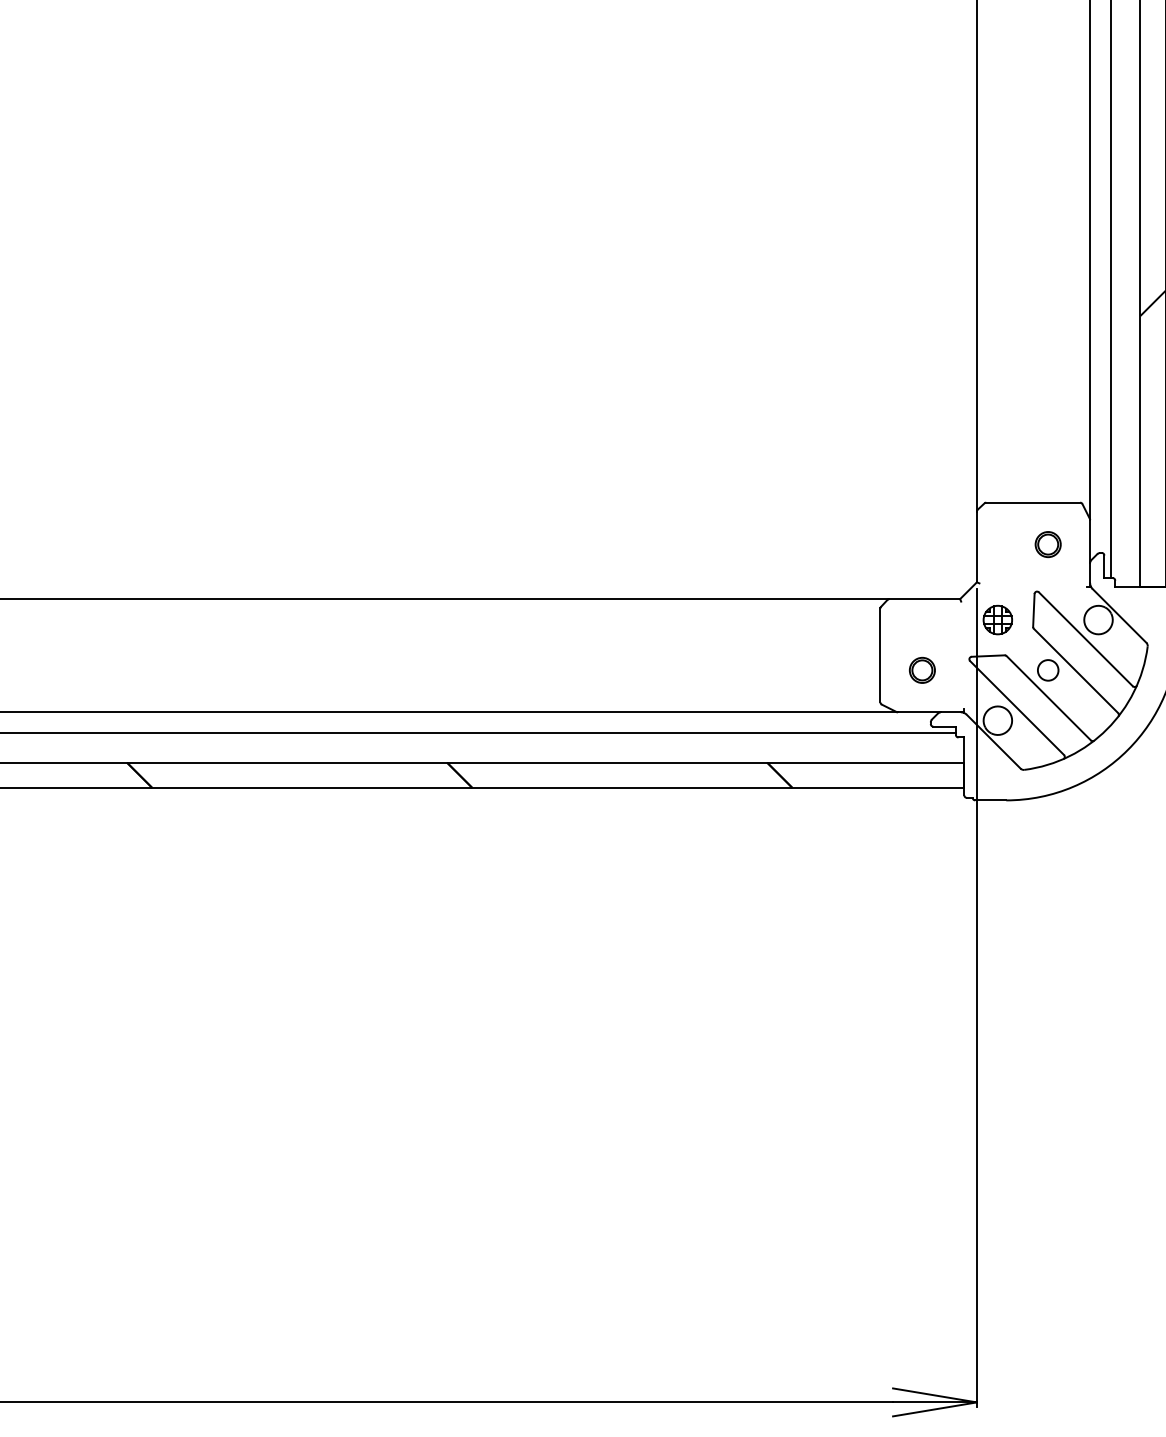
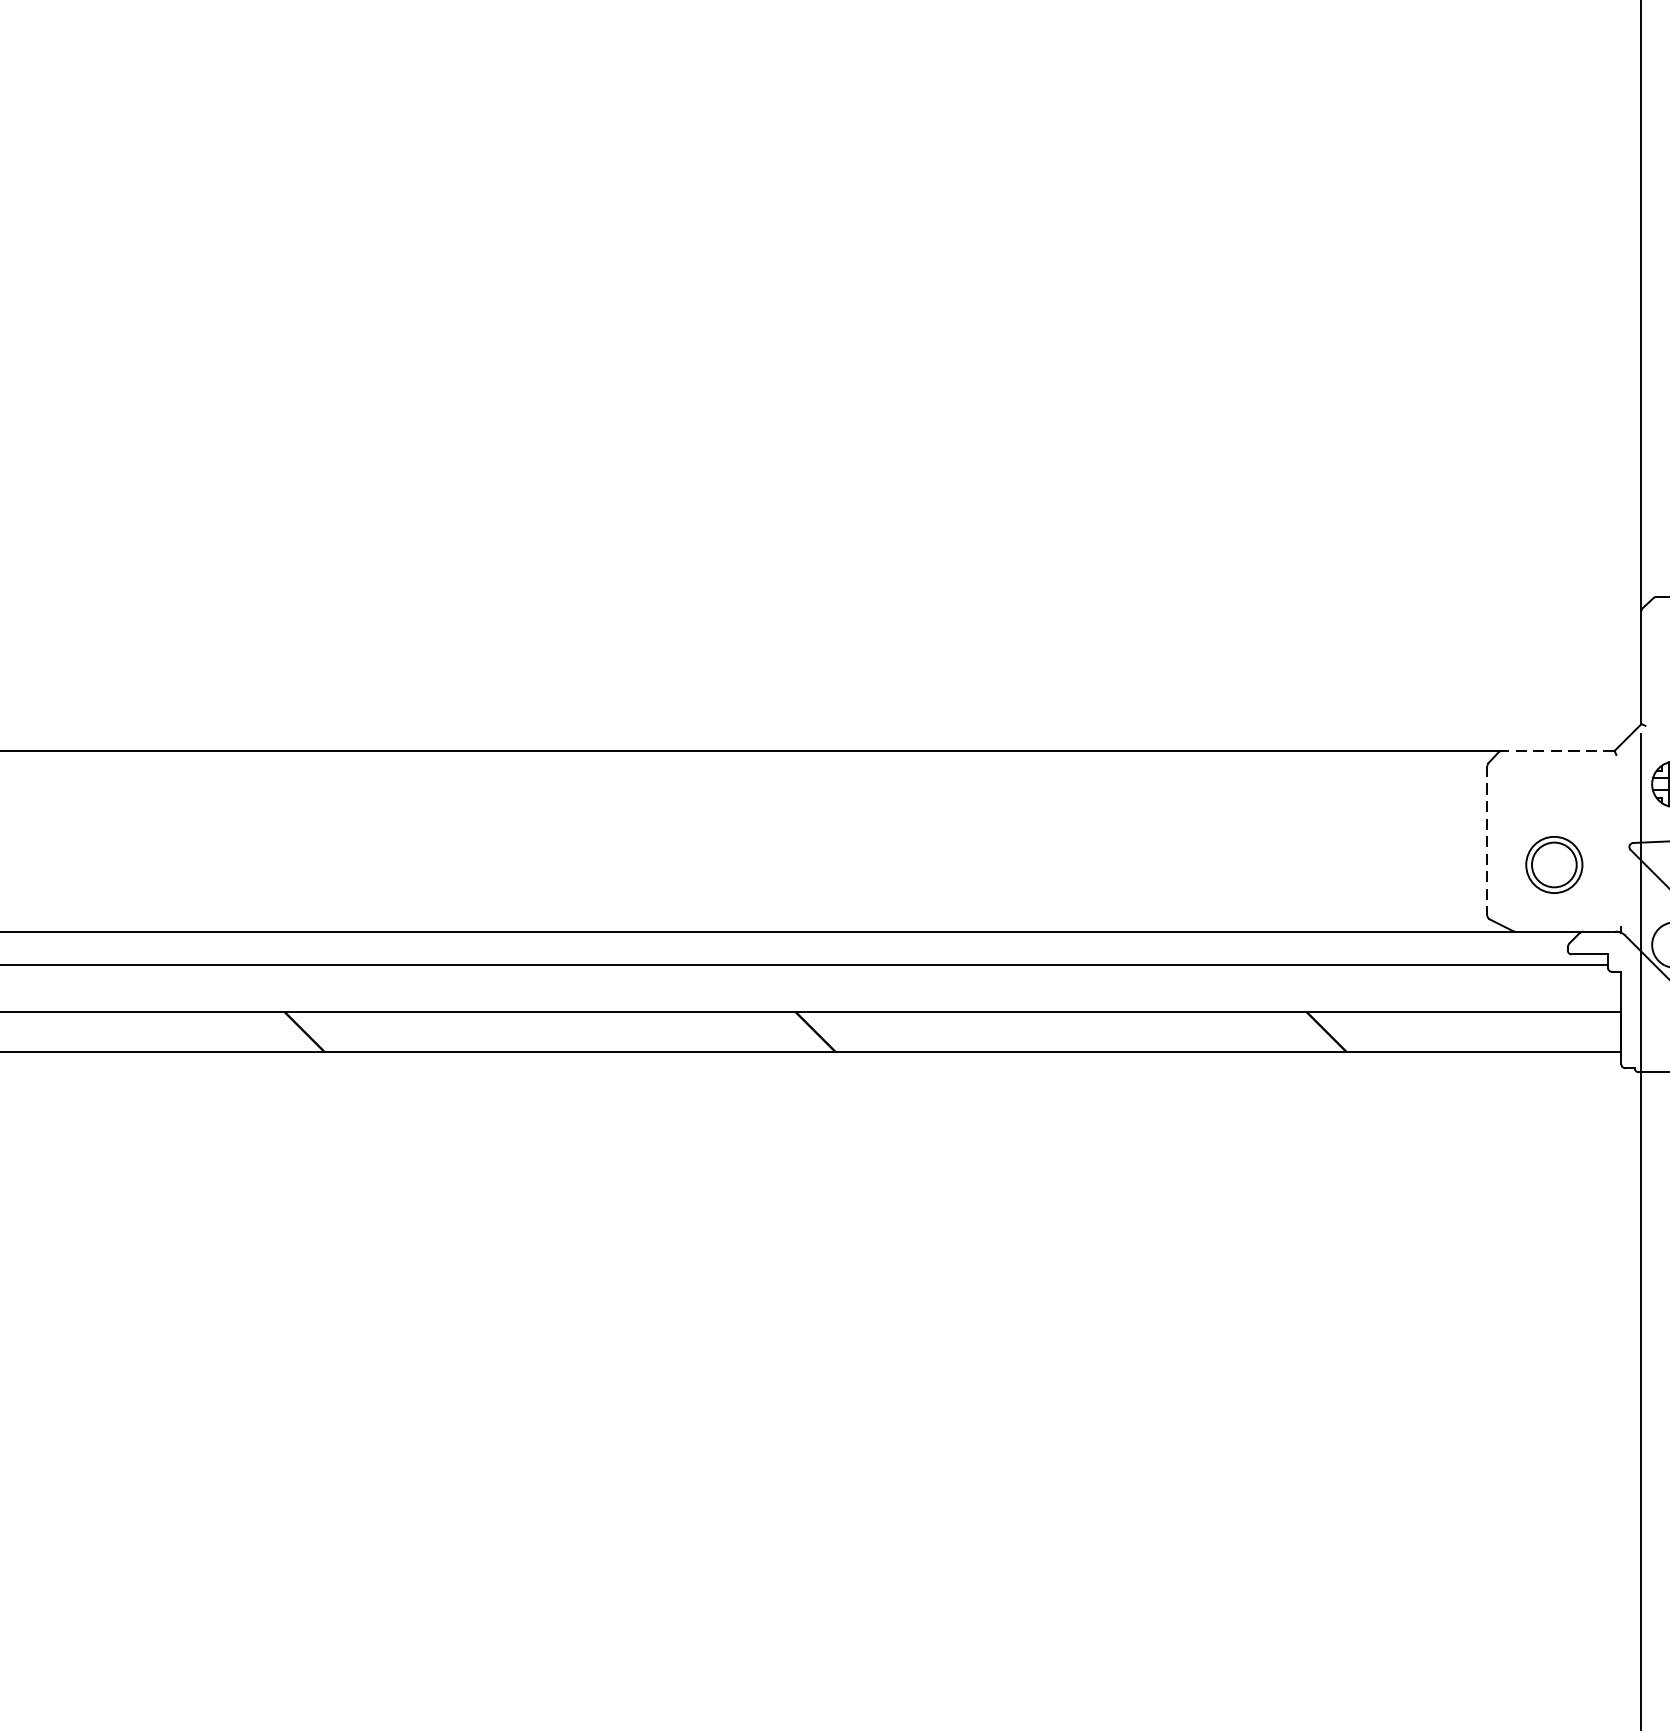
line: (924, 599) -> (1557, 751), solid -> dashed
line: (880, 655) -> (1487, 840), solid -> dashed
part: (922, 669) -> (1554, 863), size x1.4

